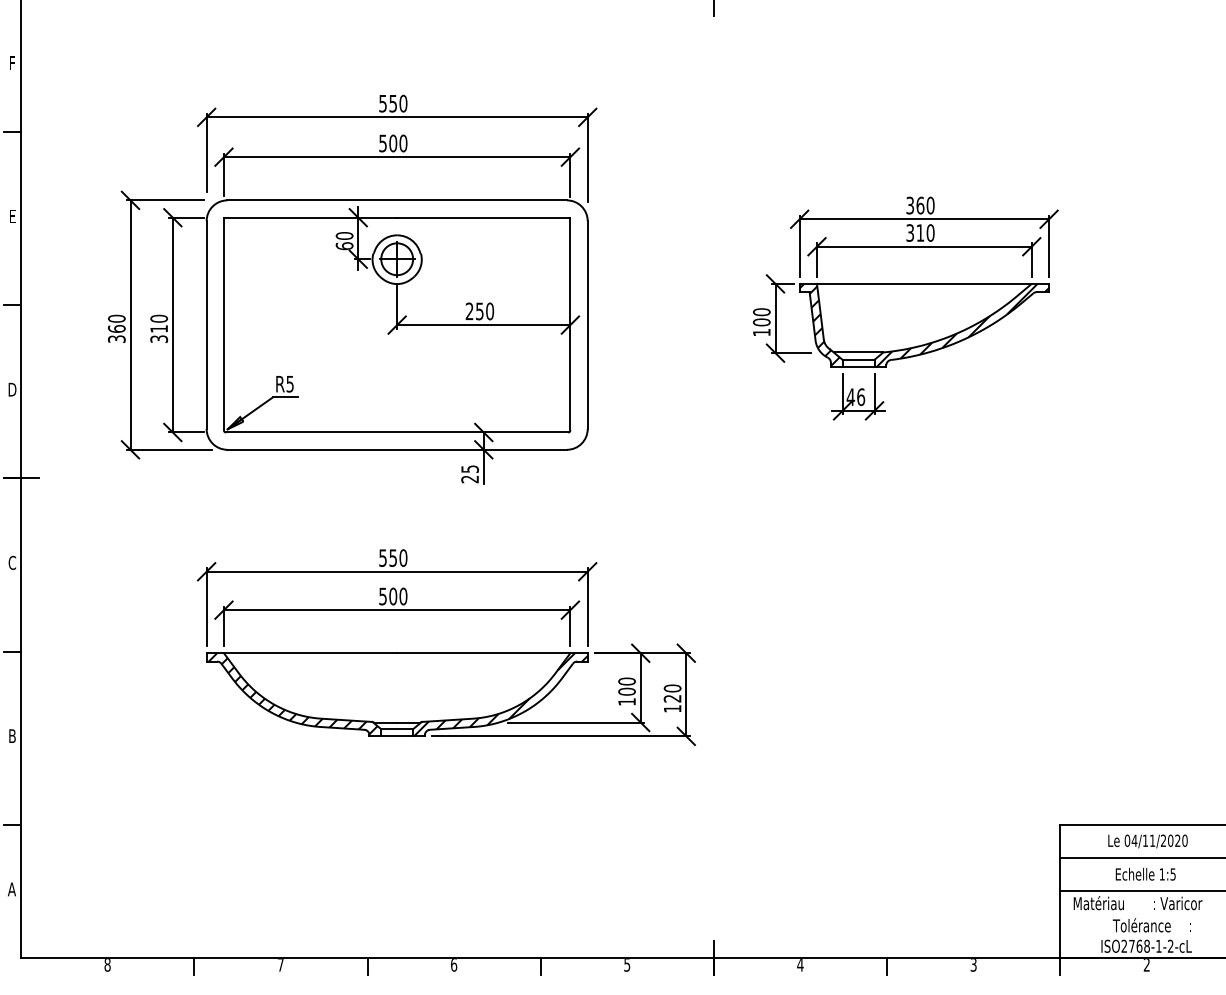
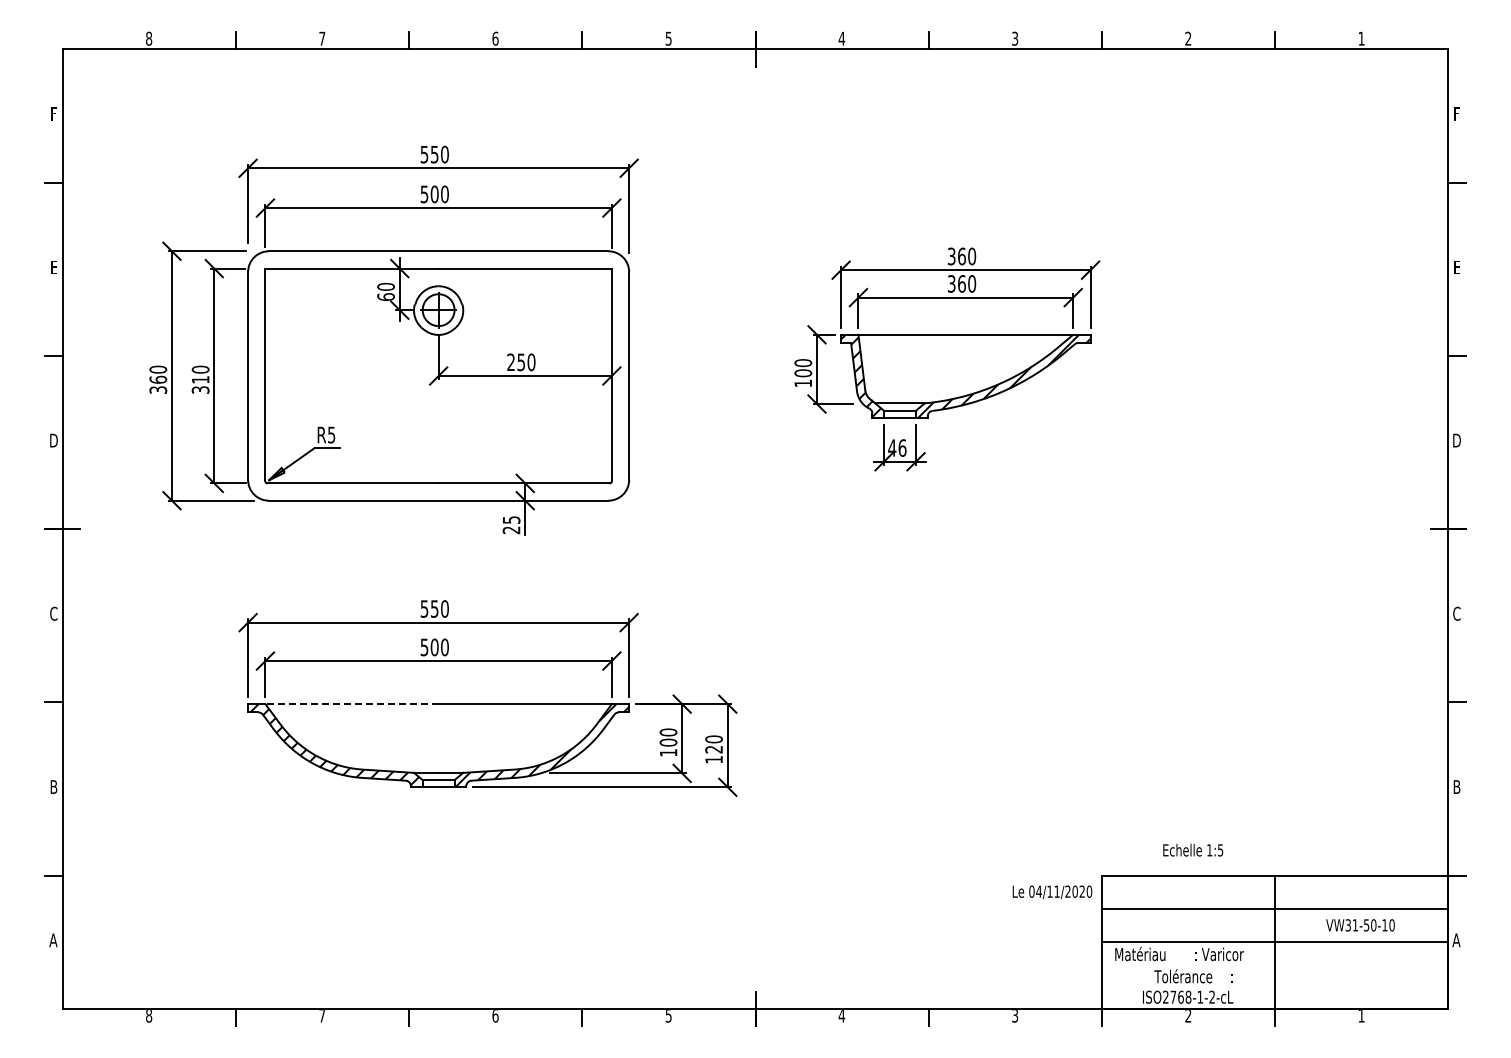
text: (920, 232) -> (961, 283), 310 -> 360
line: (311, 653) -> (352, 704), solid -> dashed
text: (1148, 841) -> (1052, 892), moved
text: (1146, 873) -> (1193, 849), moved

